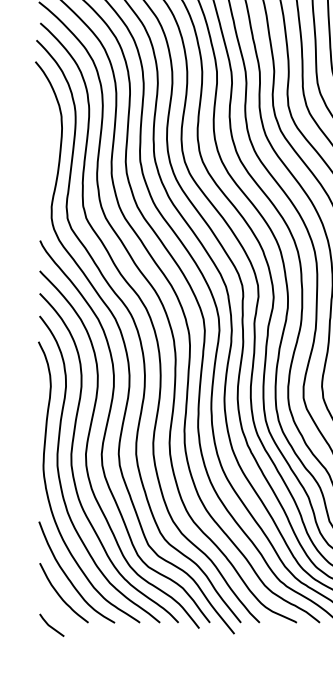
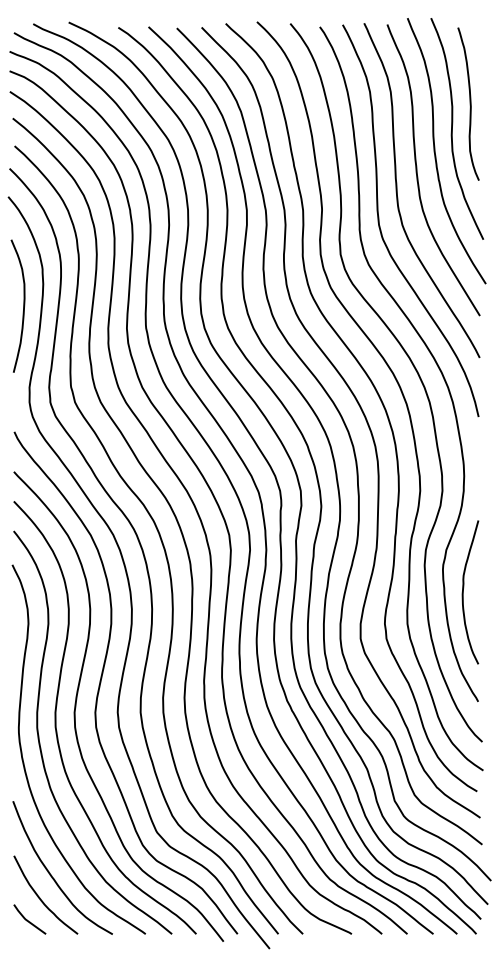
curve: (47, 144) -> (23, 305), added
line: (50, 626) -> (28, 920), moved

